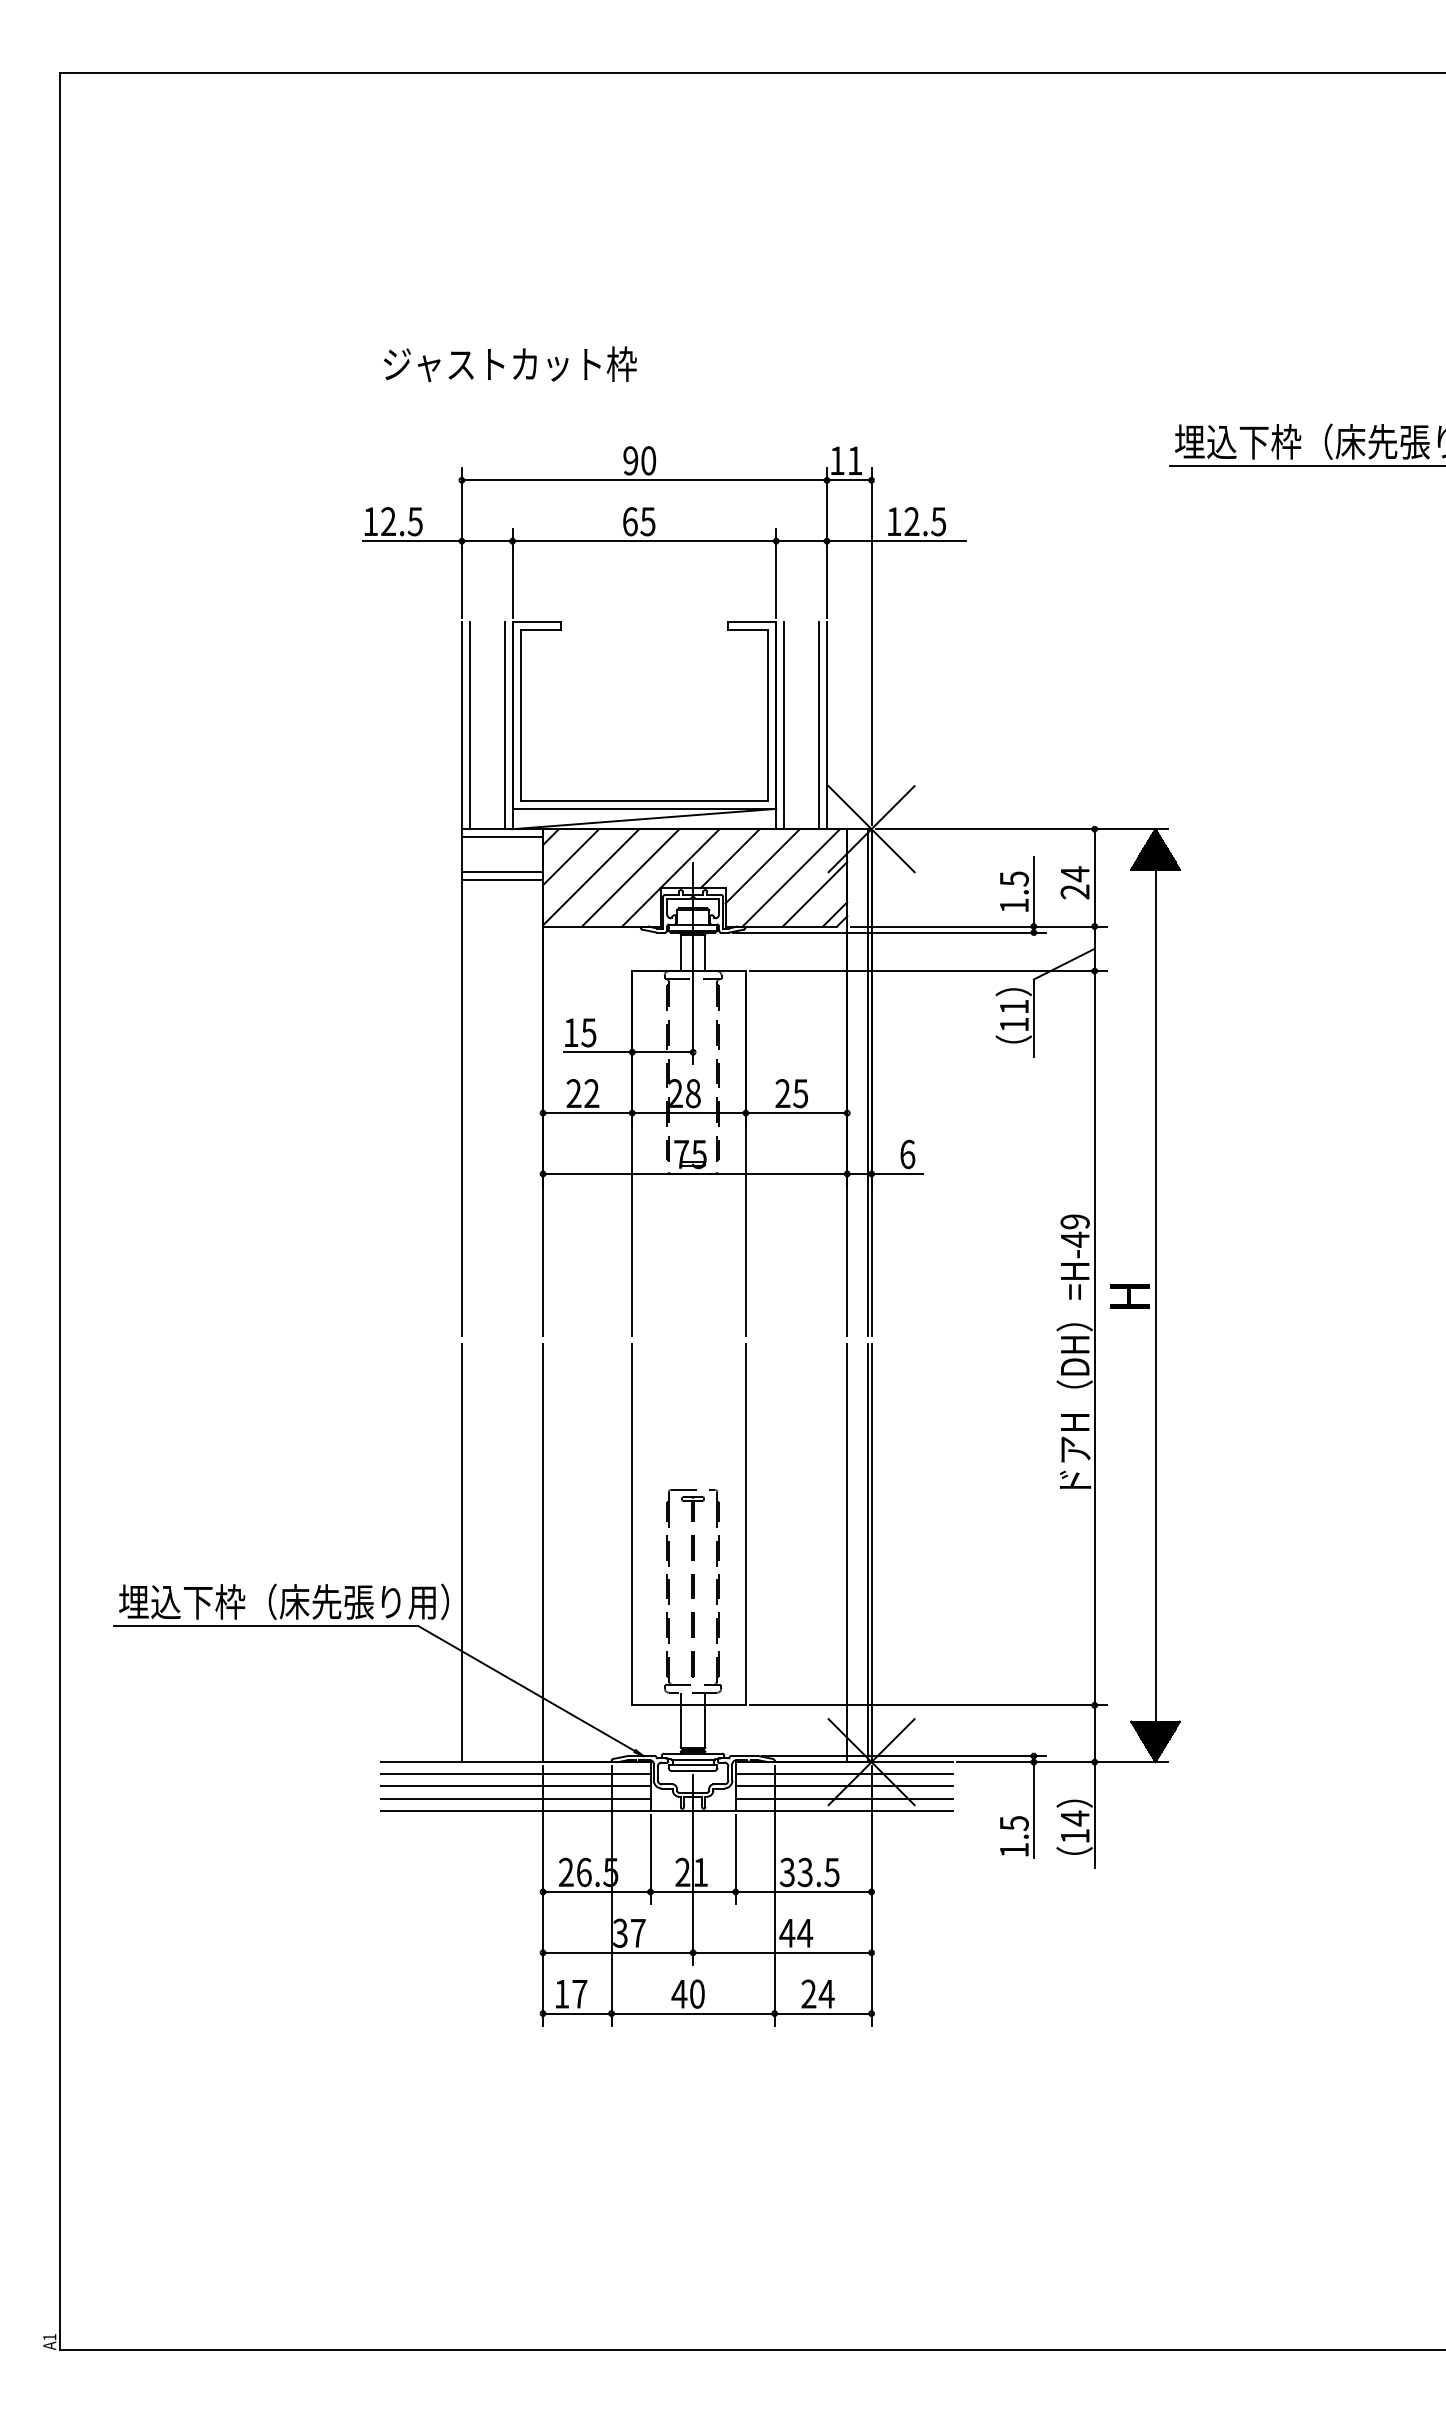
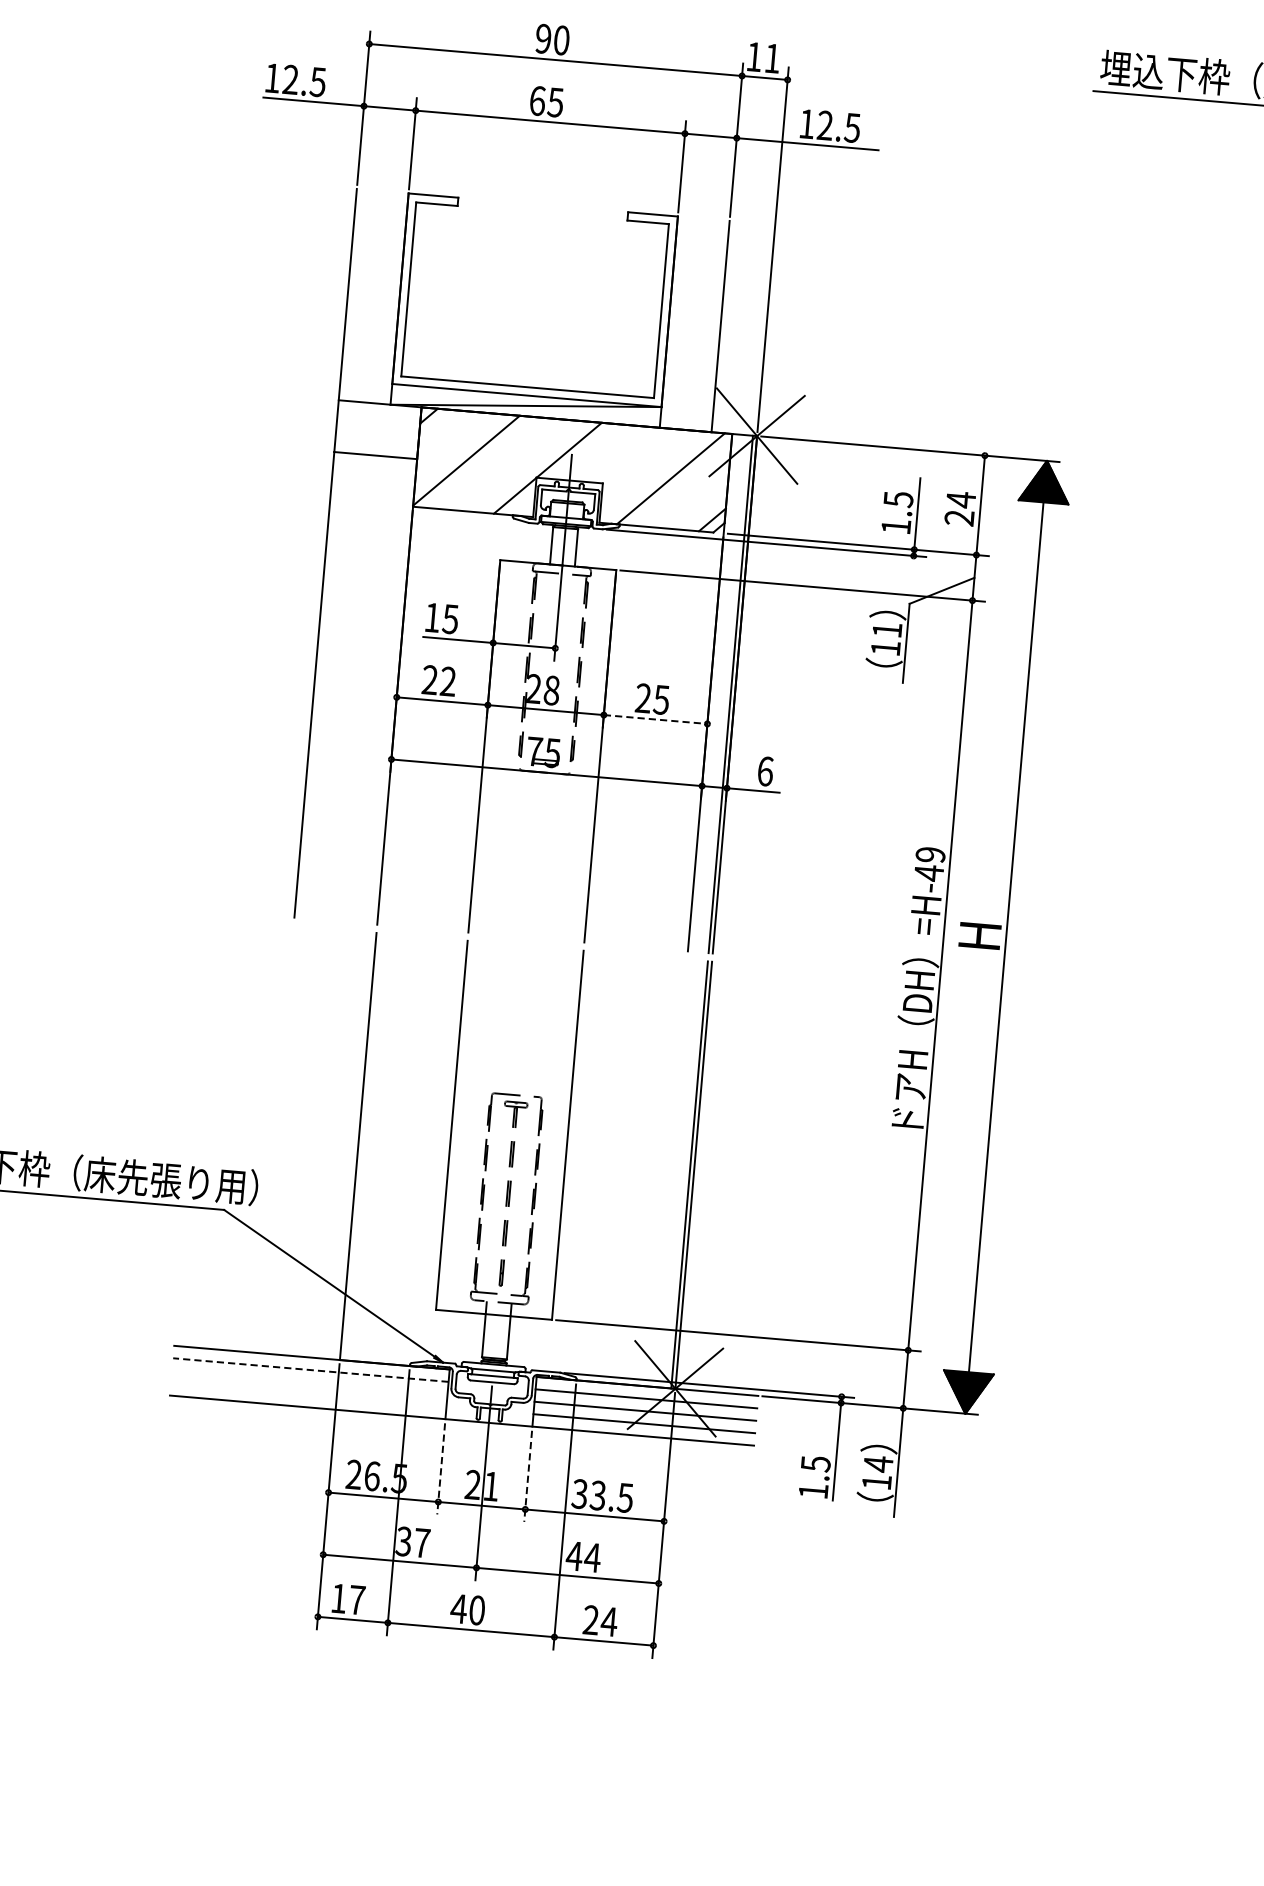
line: (470, 725) -> (356, 295), removed
line: (504, 725) -> (391, 298), removed
line: (784, 725) -> (677, 322), removed
line: (818, 725) -> (711, 325), removed
line: (502, 837) -> (379, 412), removed
line: (571, 857) -> (448, 438), removed
line: (729, 858) -> (609, 453), removed
line: (762, 866) -> (642, 464), removed
line: (502, 871) -> (376, 447), removed
line: (630, 877) -> (506, 464), removed
line: (814, 894) -> (693, 497), removed
line: (796, 1113) -> (655, 719), solid -> dashed
line: (461, 1552) -> (275, 1138), removed
line: (847, 1552) -> (669, 1172), removed
line: (515, 1774) -> (310, 1370), solid -> dashed
line: (515, 1786) -> (309, 1382), removed
line: (515, 1798) -> (308, 1394), removed
line: (650, 1859) -> (441, 1468), solid -> dashed
line: (735, 1859) -> (527, 1476), solid -> dashed

